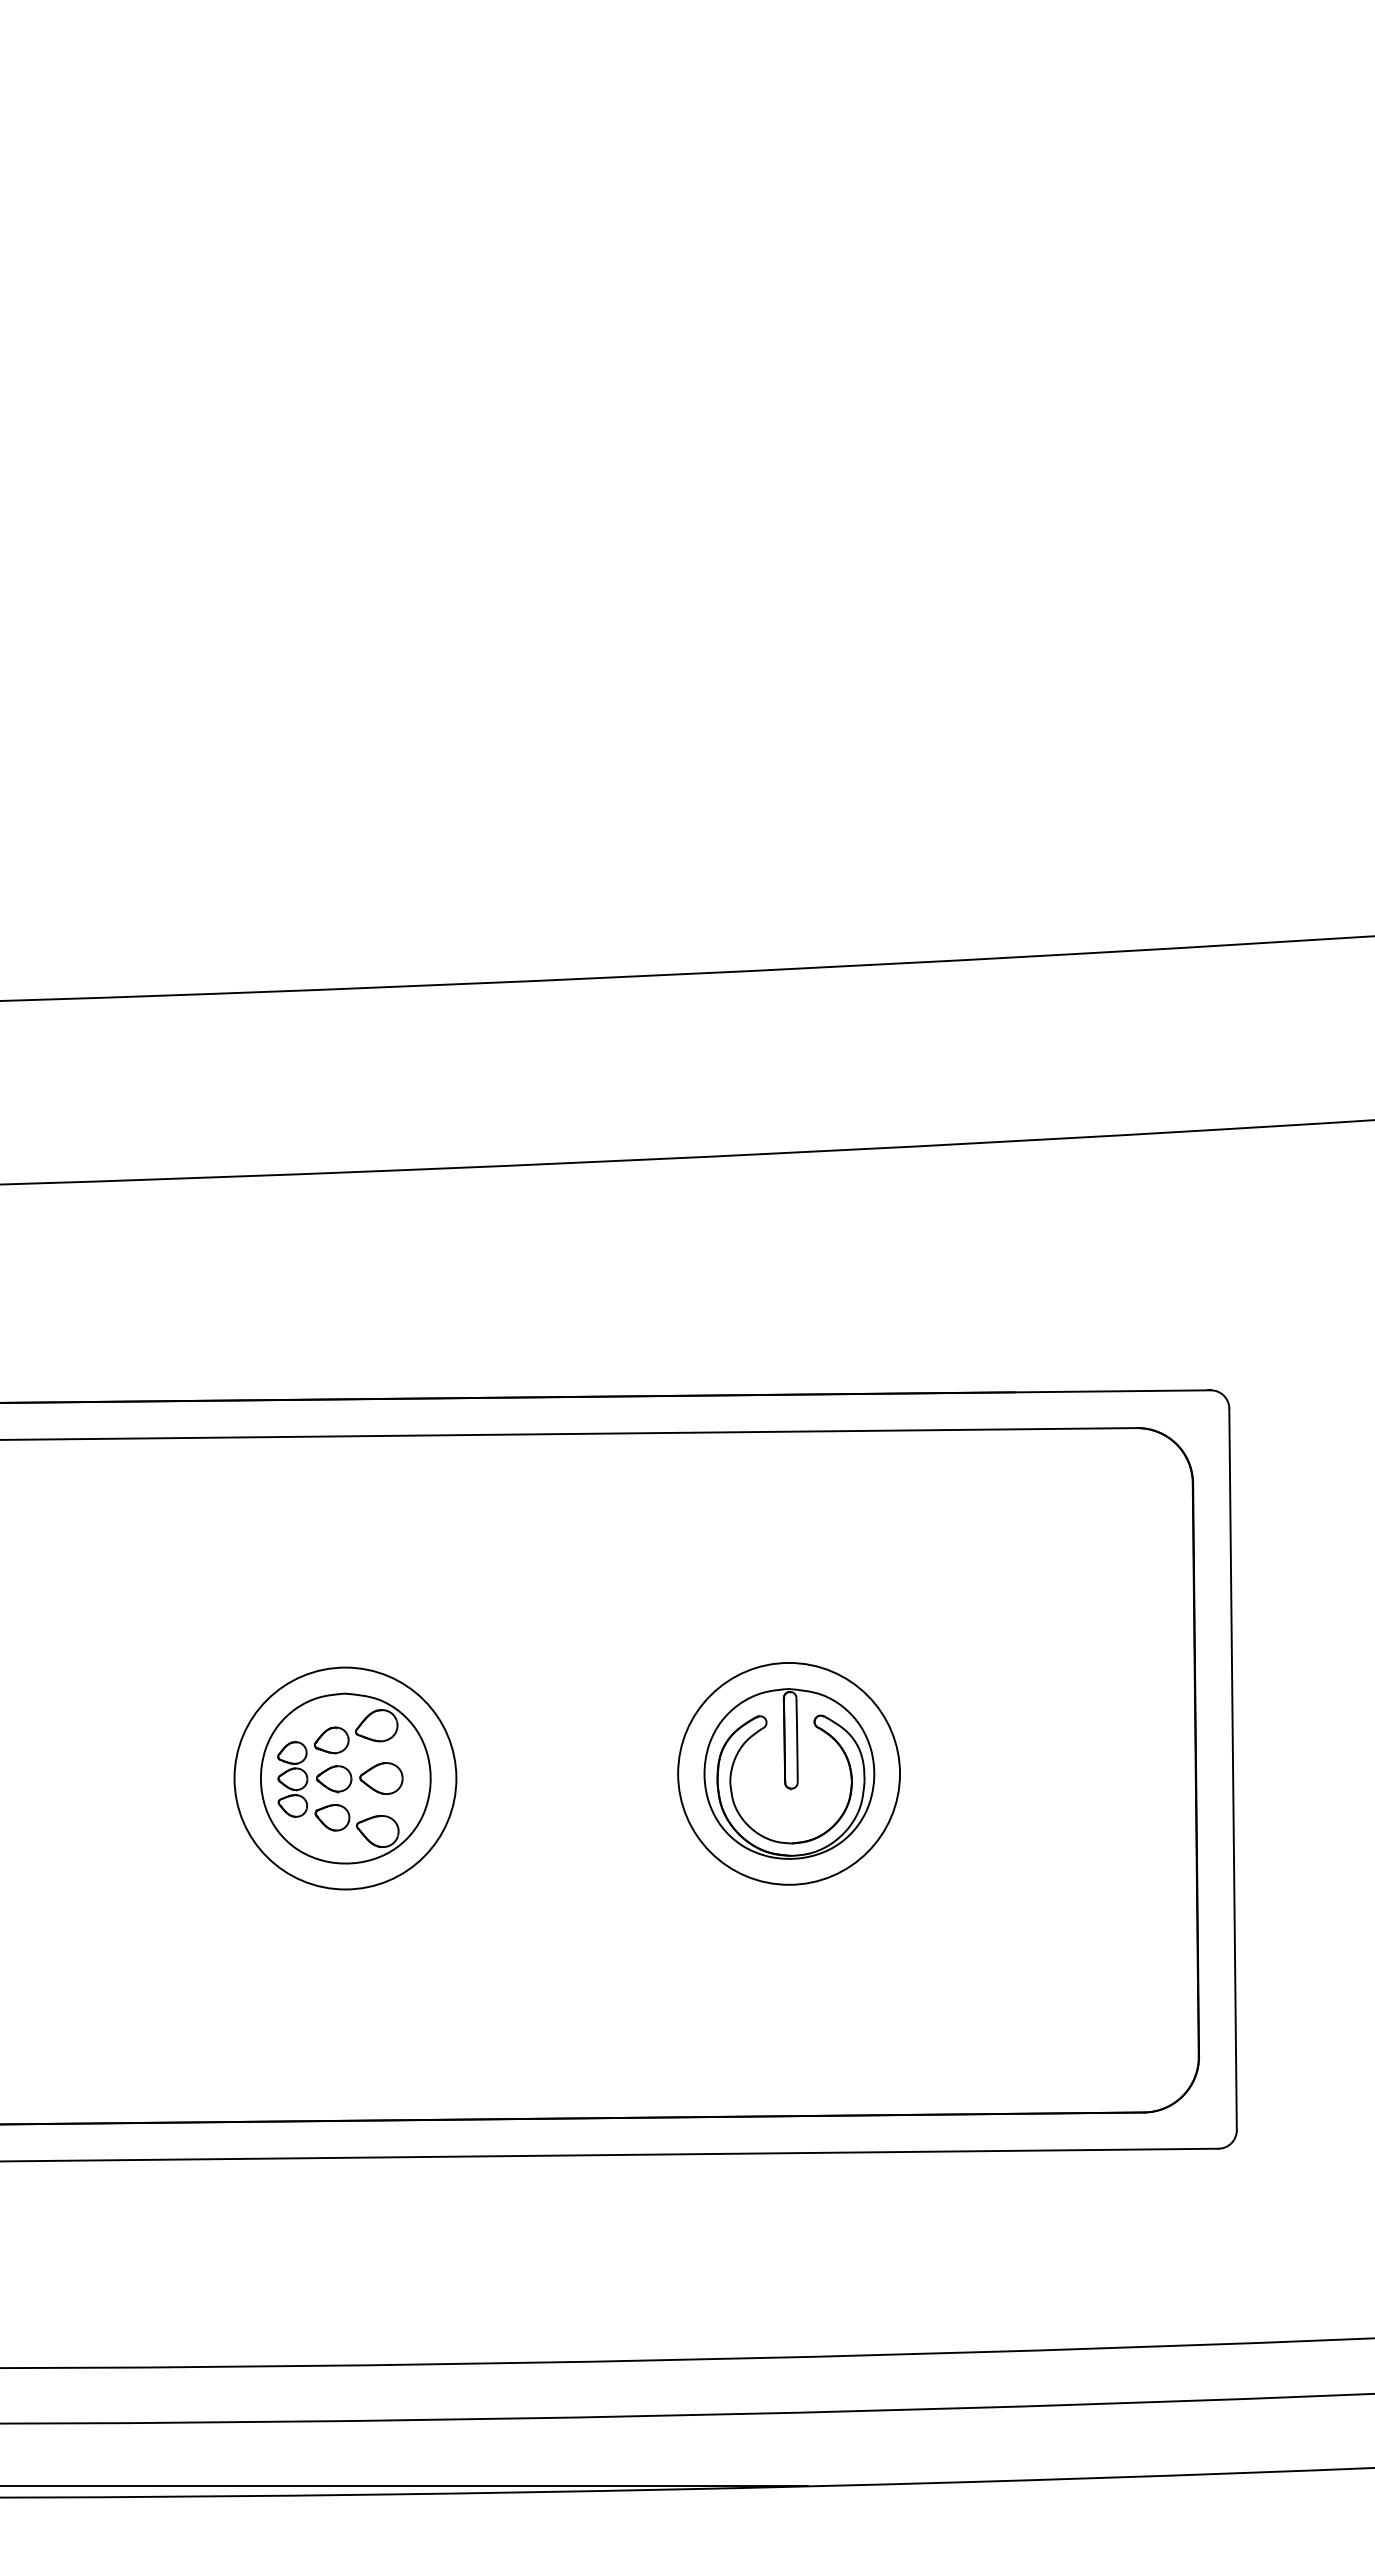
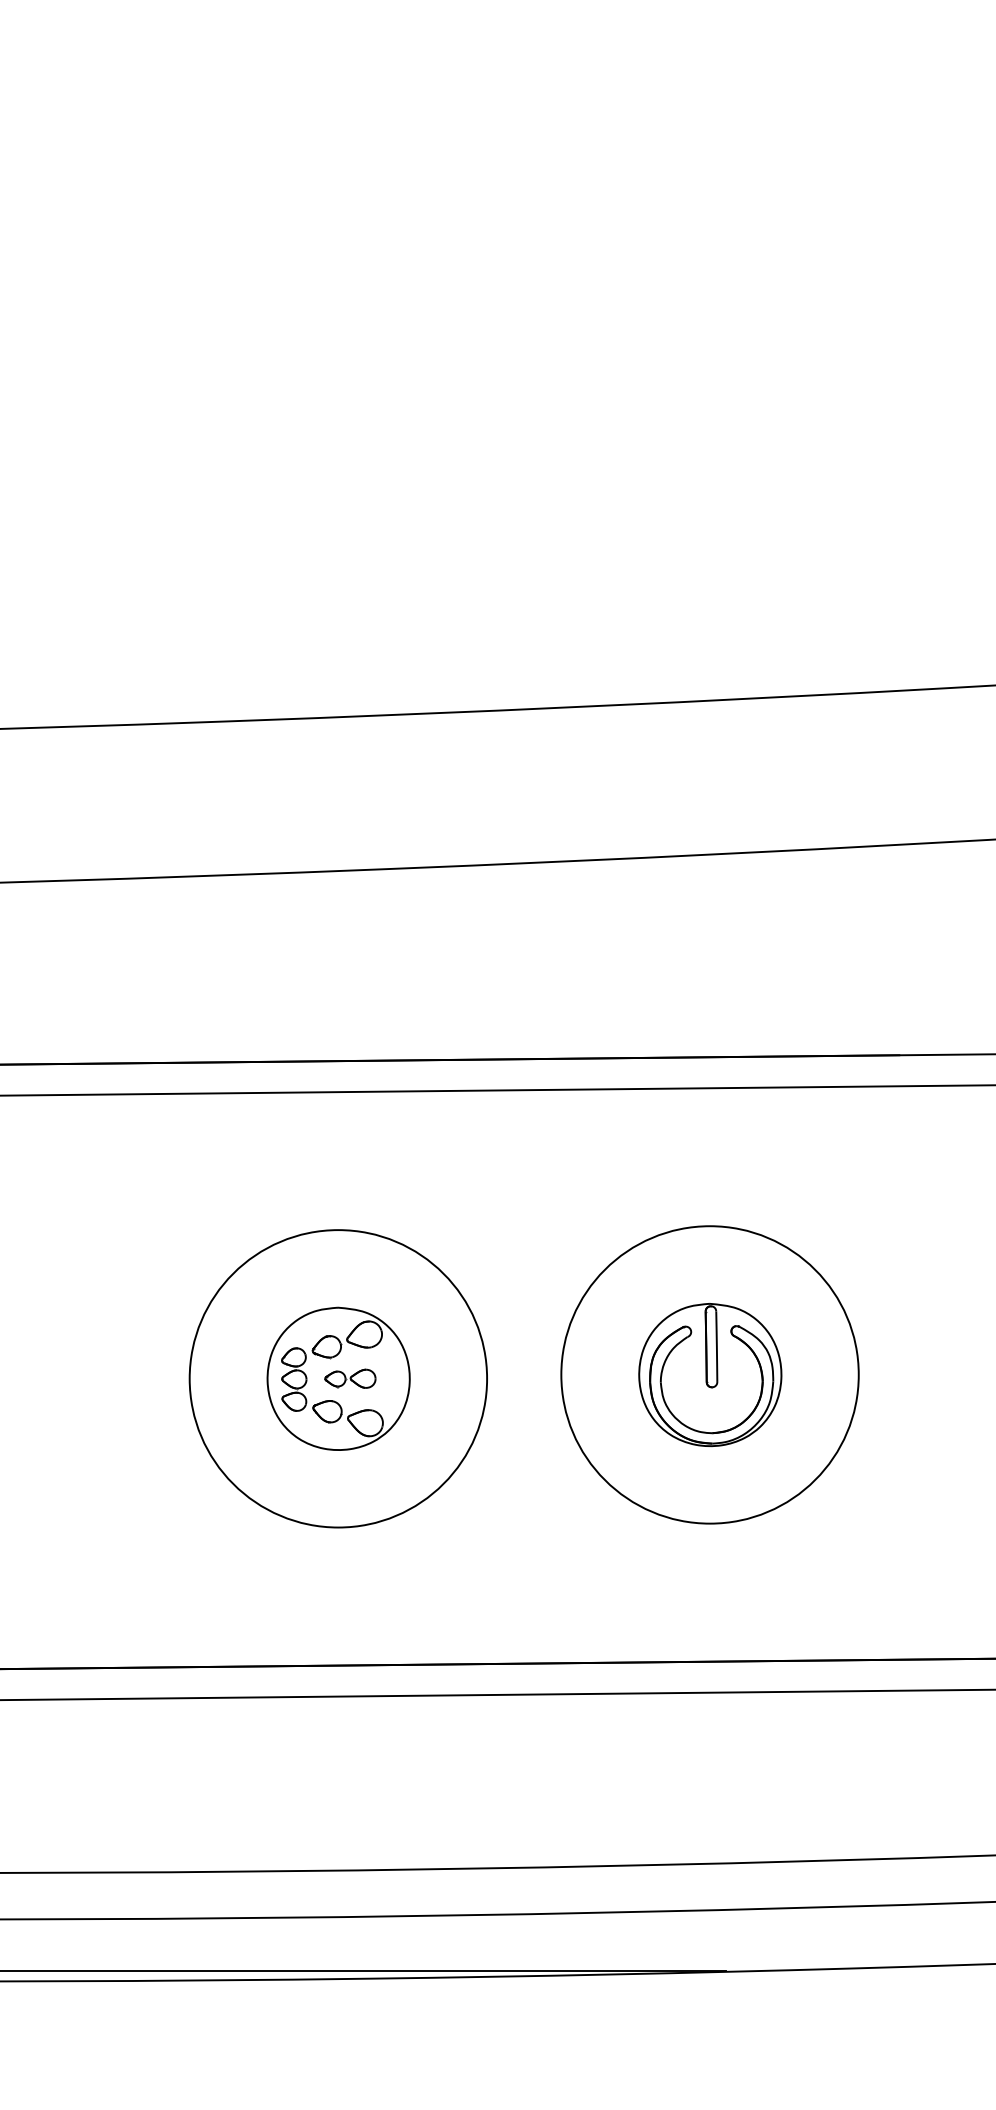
circle: (789, 1773) -> (710, 1374), size x1.6
circle: (345, 1778) -> (338, 1378), size x1.6
part: (359, 1778) -> (350, 1378), size x0.7

